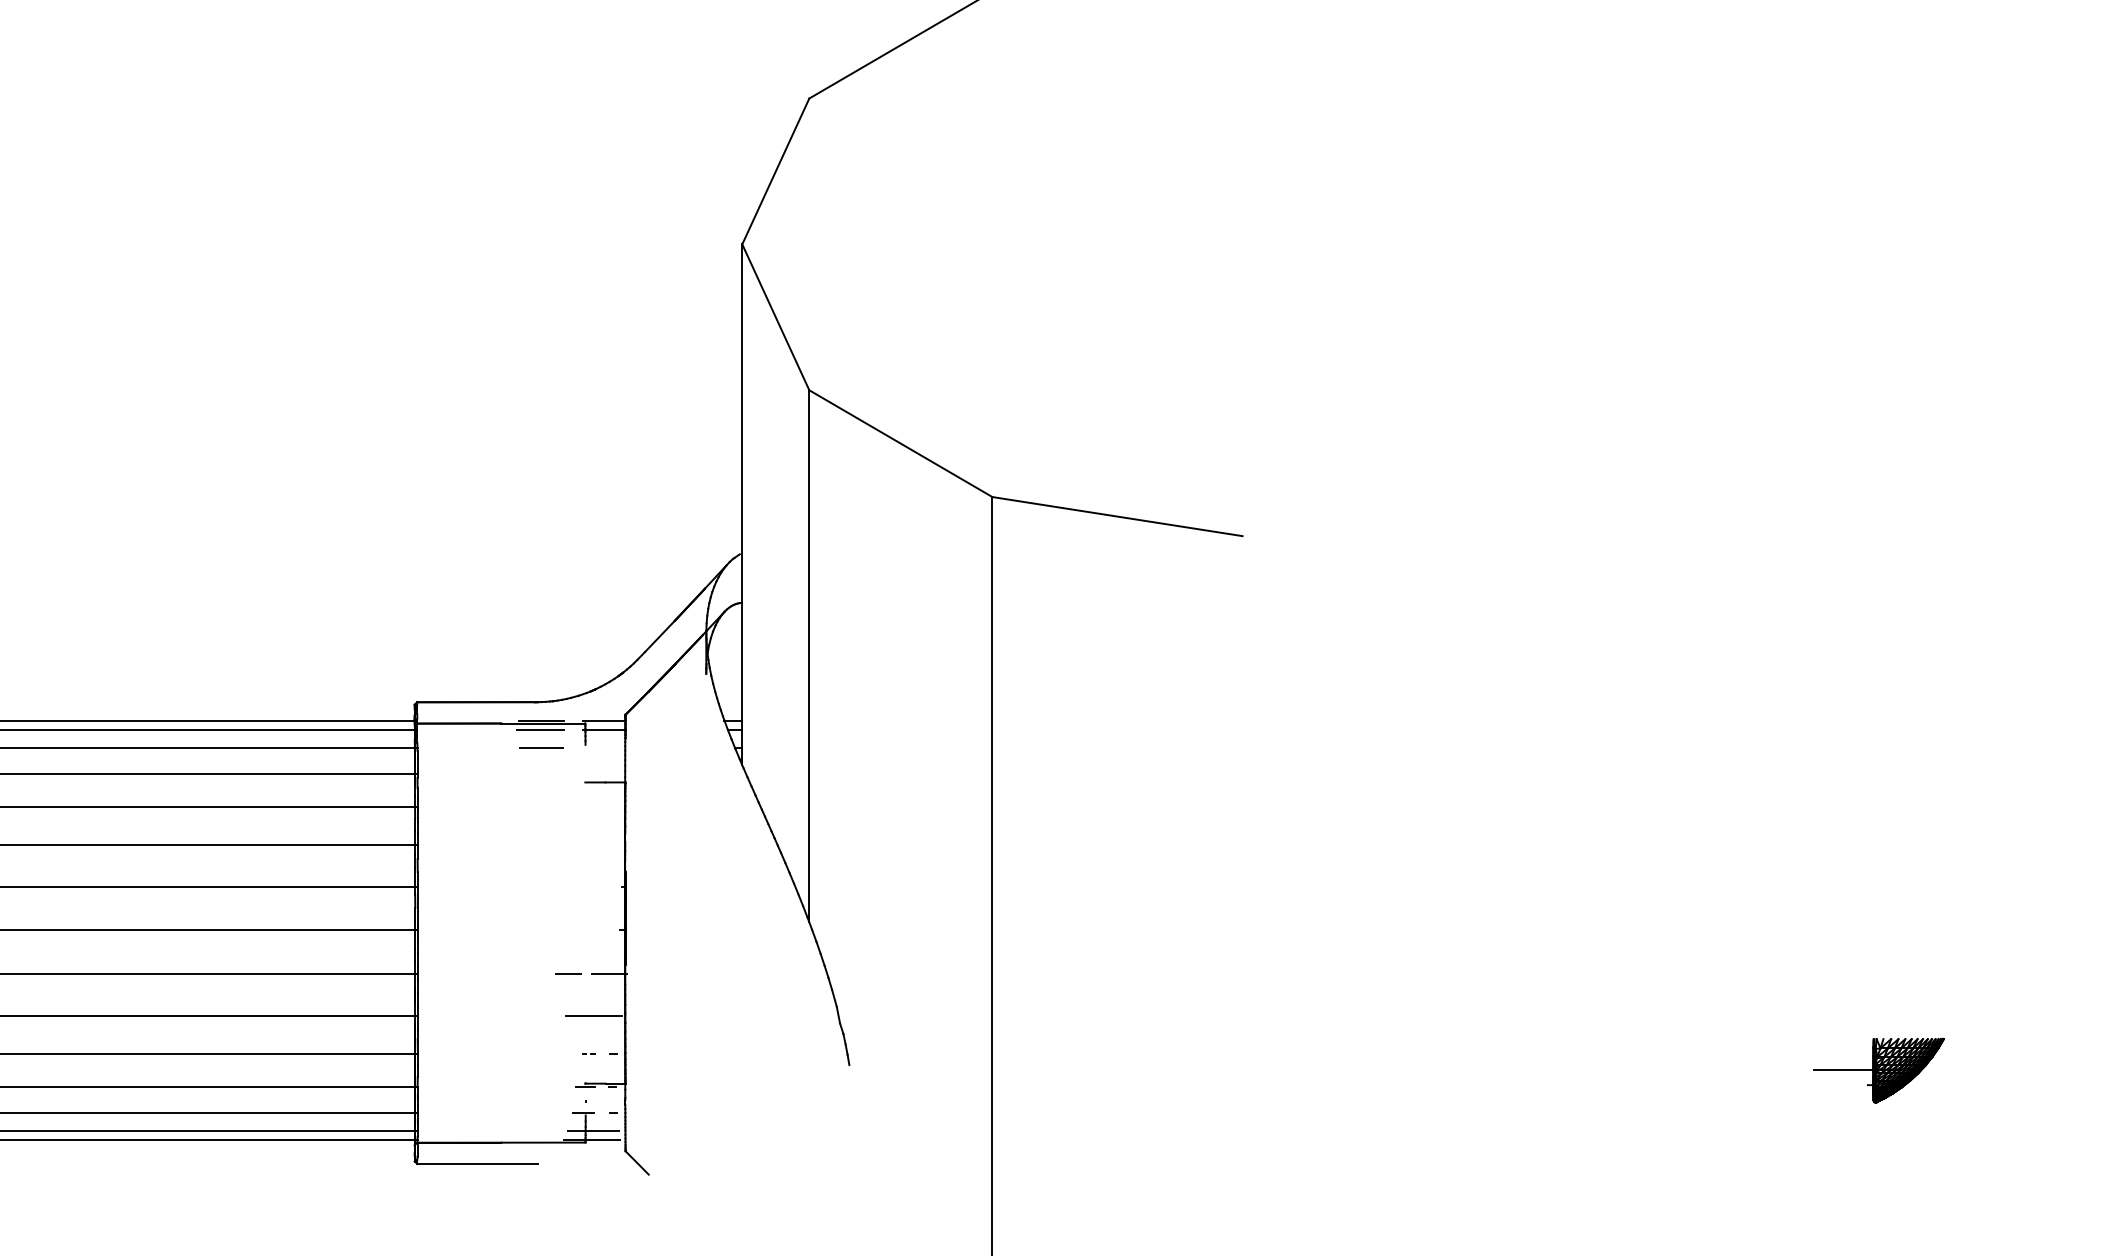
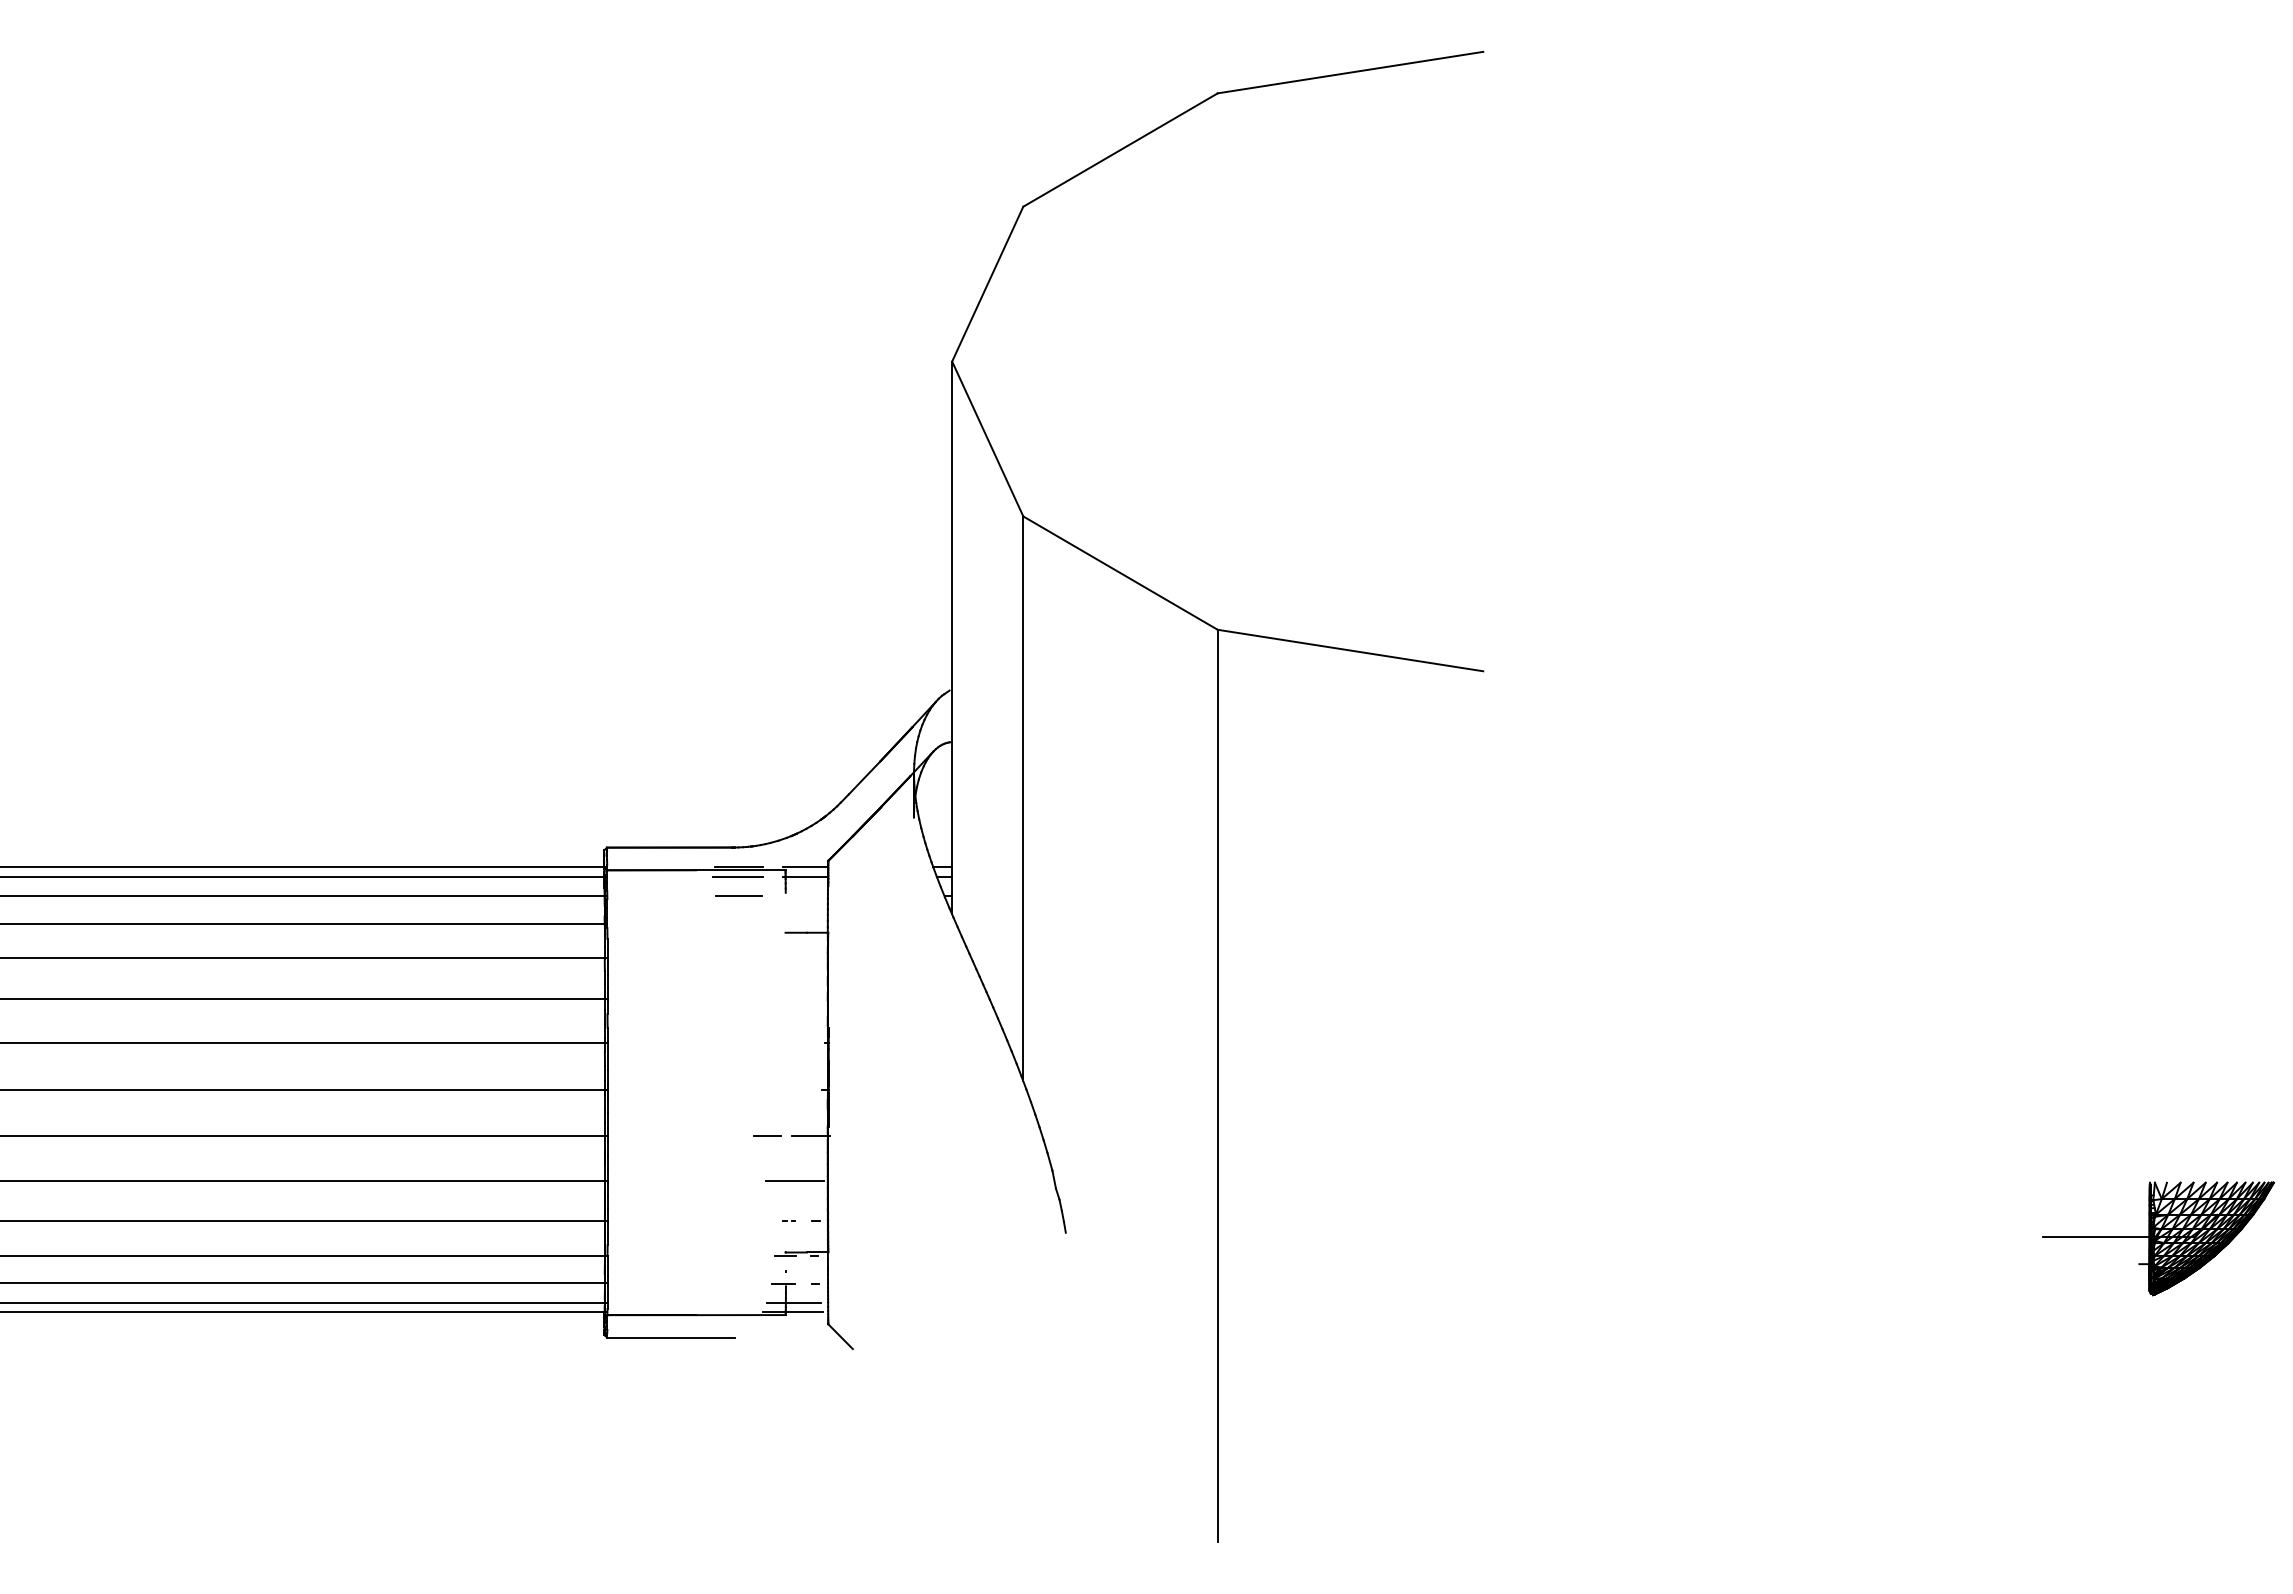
part: (1878, 1070) -> (2158, 1238), size x1.67

